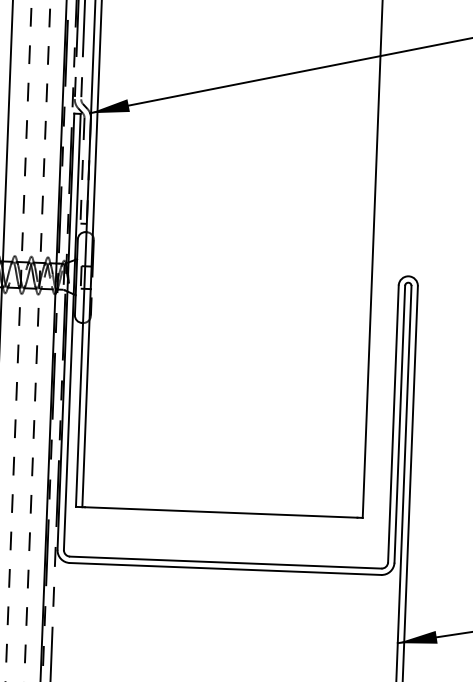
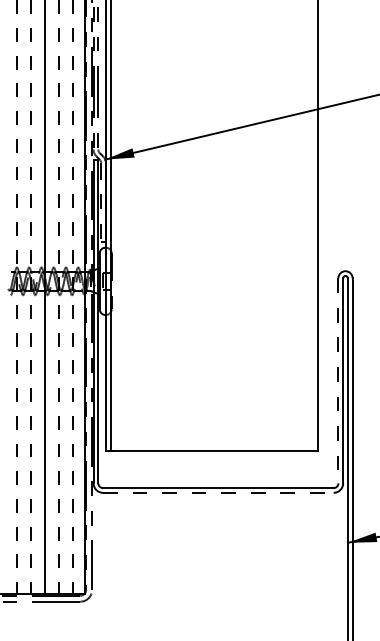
line: (393, 423) -> (338, 380), solid -> dashed
line: (225, 568) -> (218, 492), solid -> dashed

